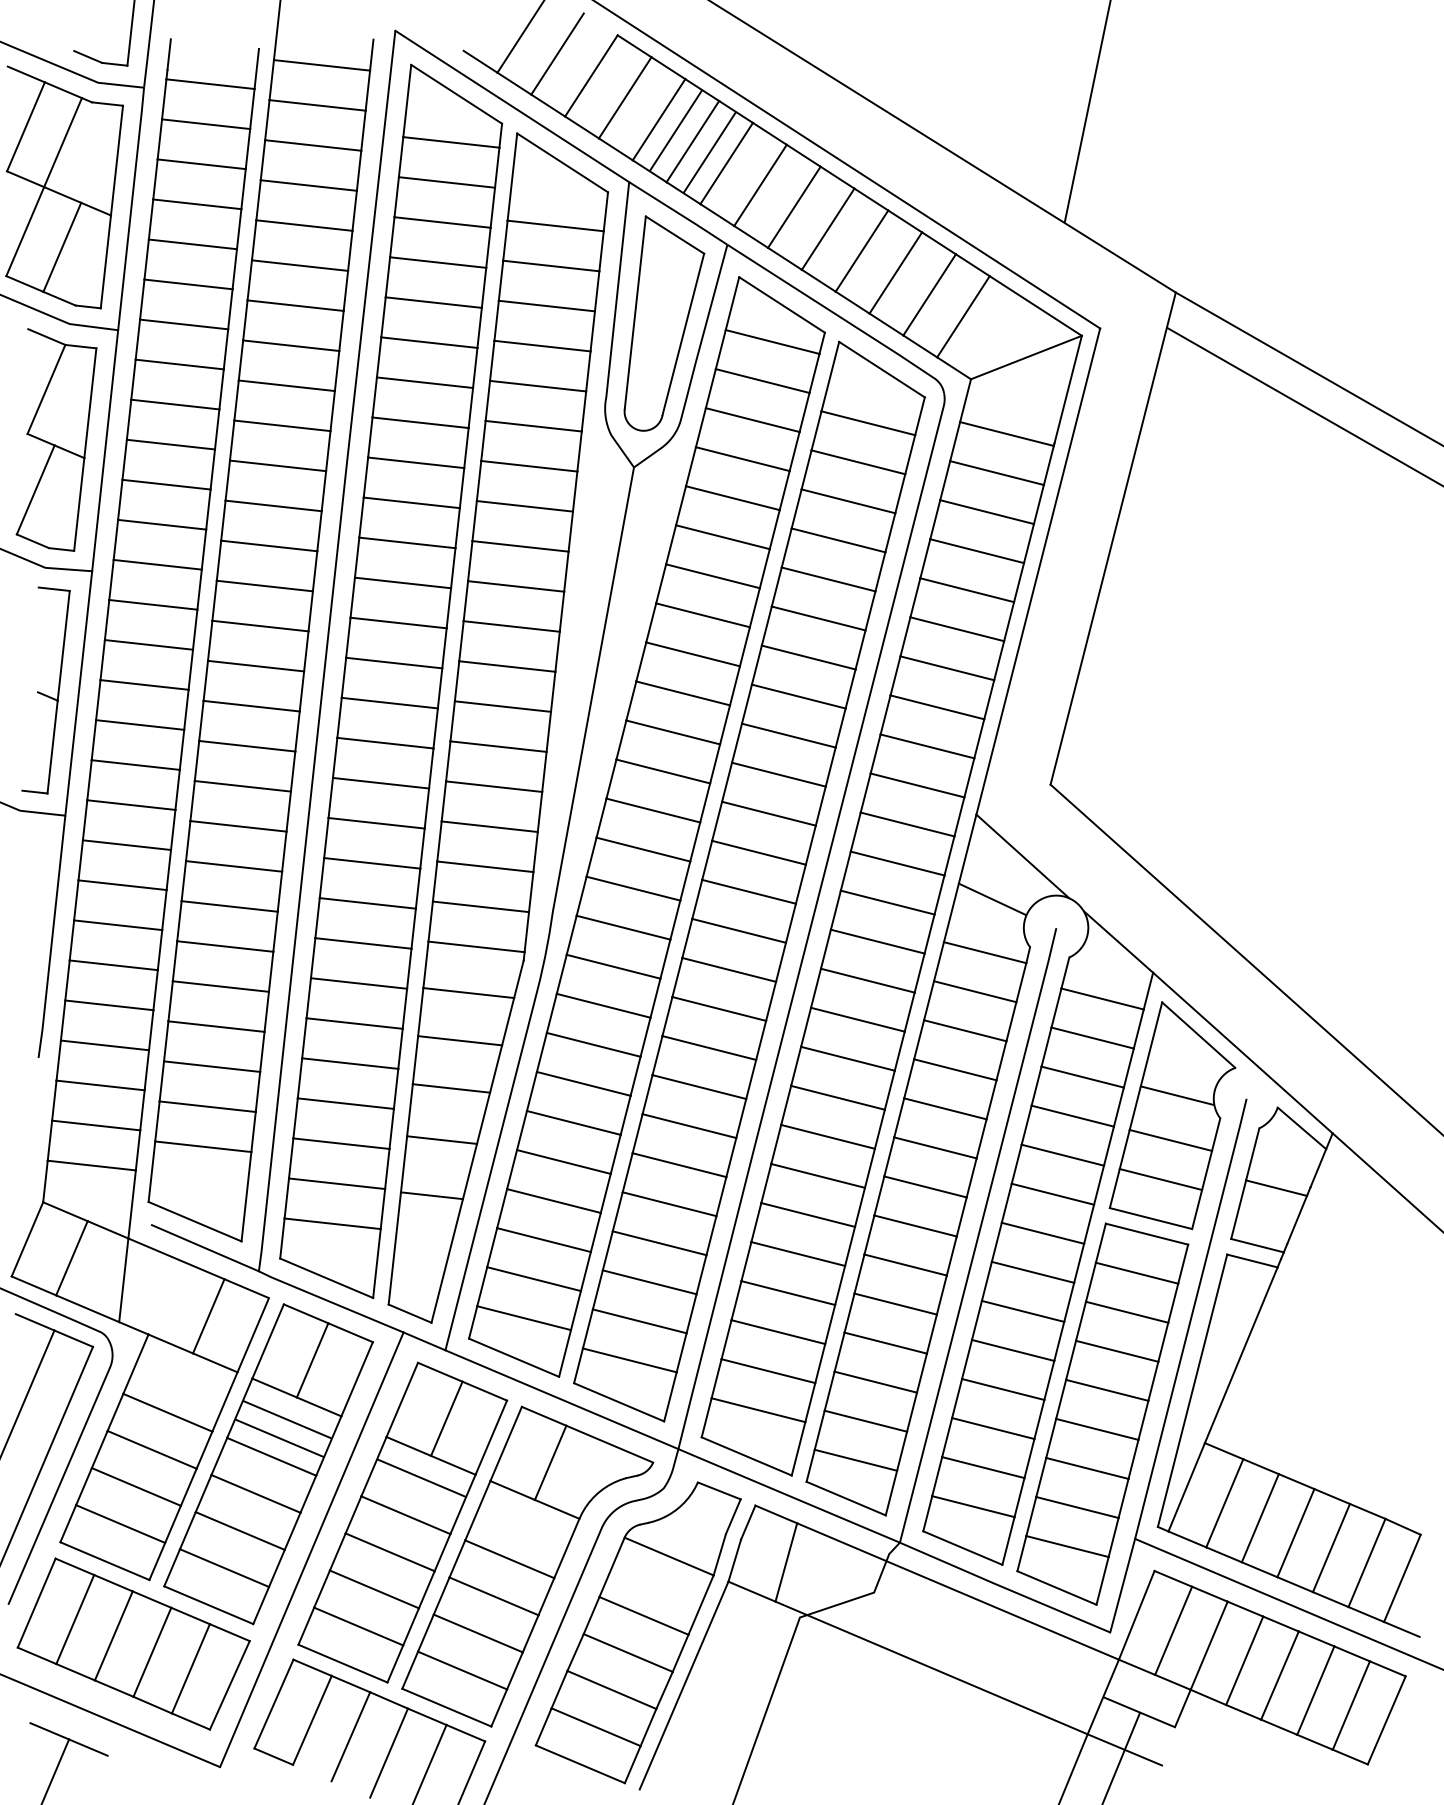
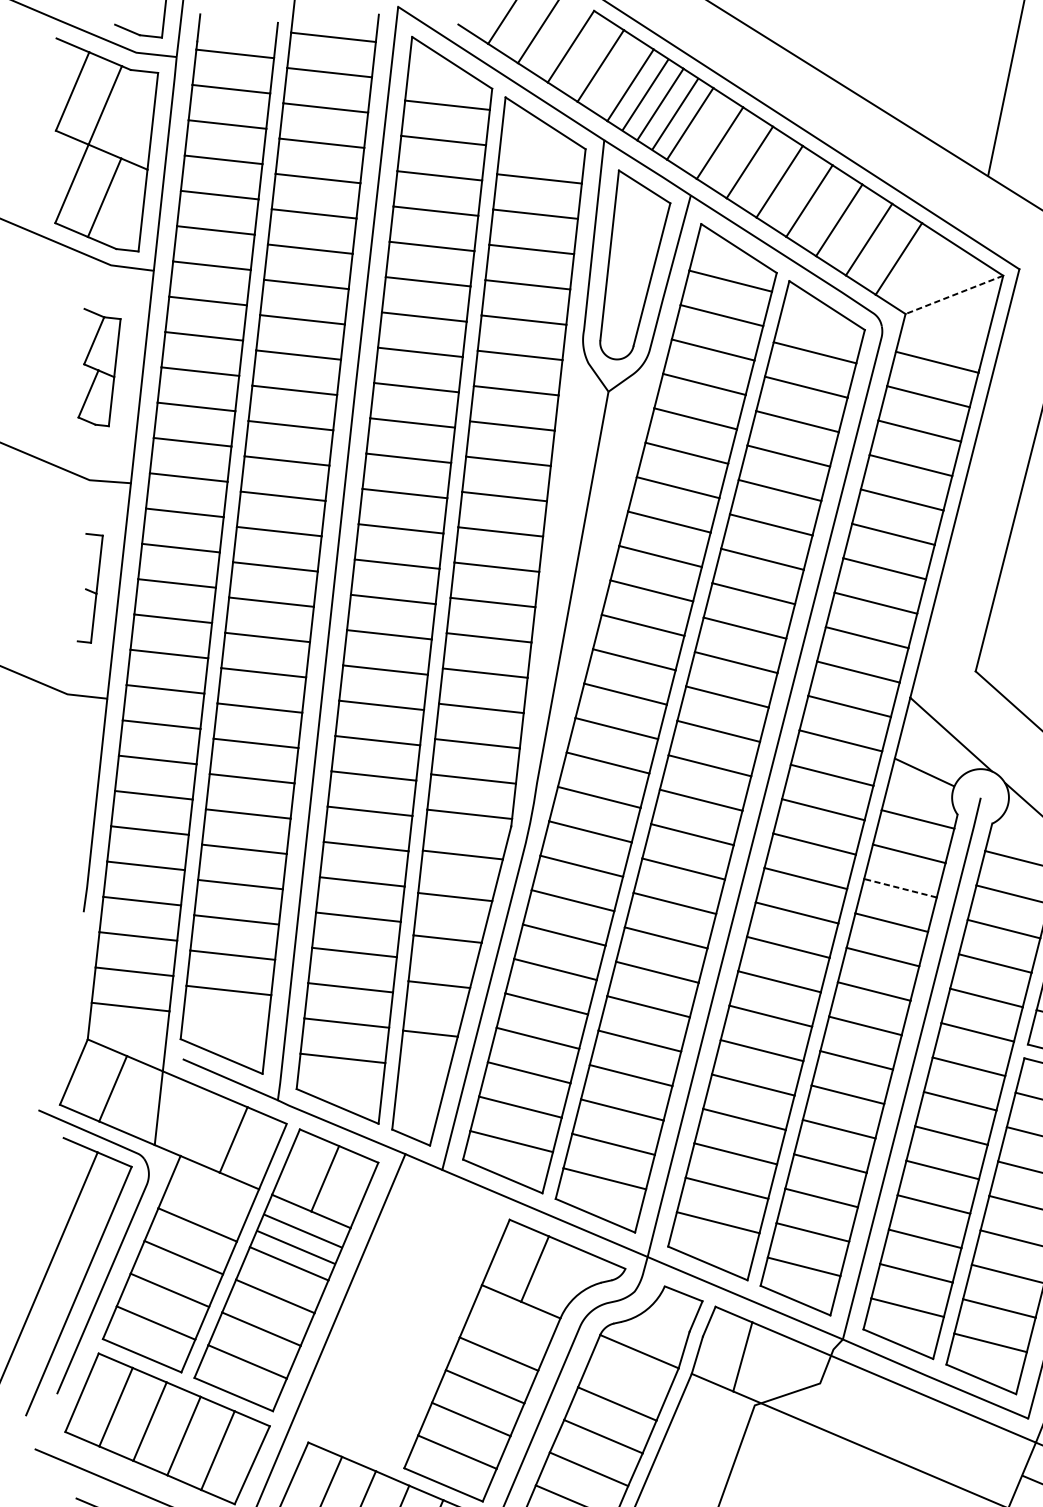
line: (1026, 357) -> (954, 294), solid -> dashed
part: (56, 439) -> (99, 367), size x0.6
part: (45, 690) -> (89, 588), size x0.6
line: (965, 1030) -> (900, 888), solid -> dashed
part: (402, 1522) -> (404, 1321), removed

